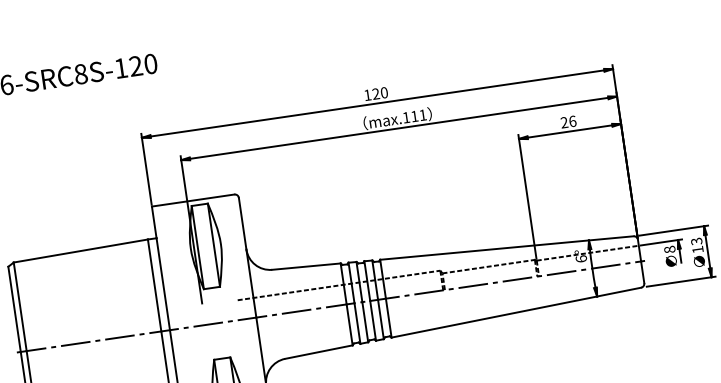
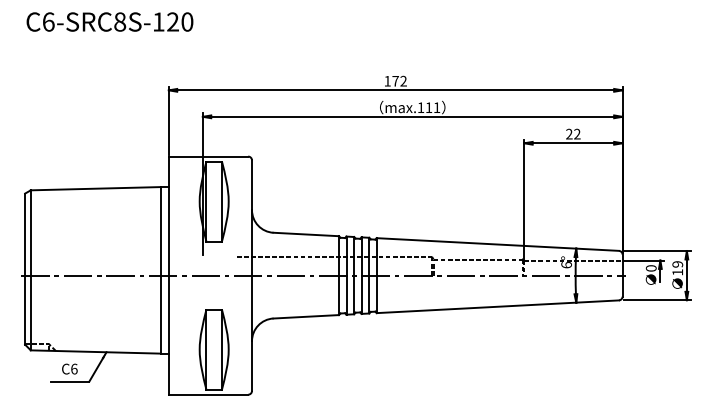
text: (379, 92) -> (399, 80), 120 -> 172
text: (572, 120) -> (577, 133), 26 -> 22
text: (696, 241) -> (677, 264), 13 -> 19
text: (670, 249) -> (651, 268), 8 -> 0

